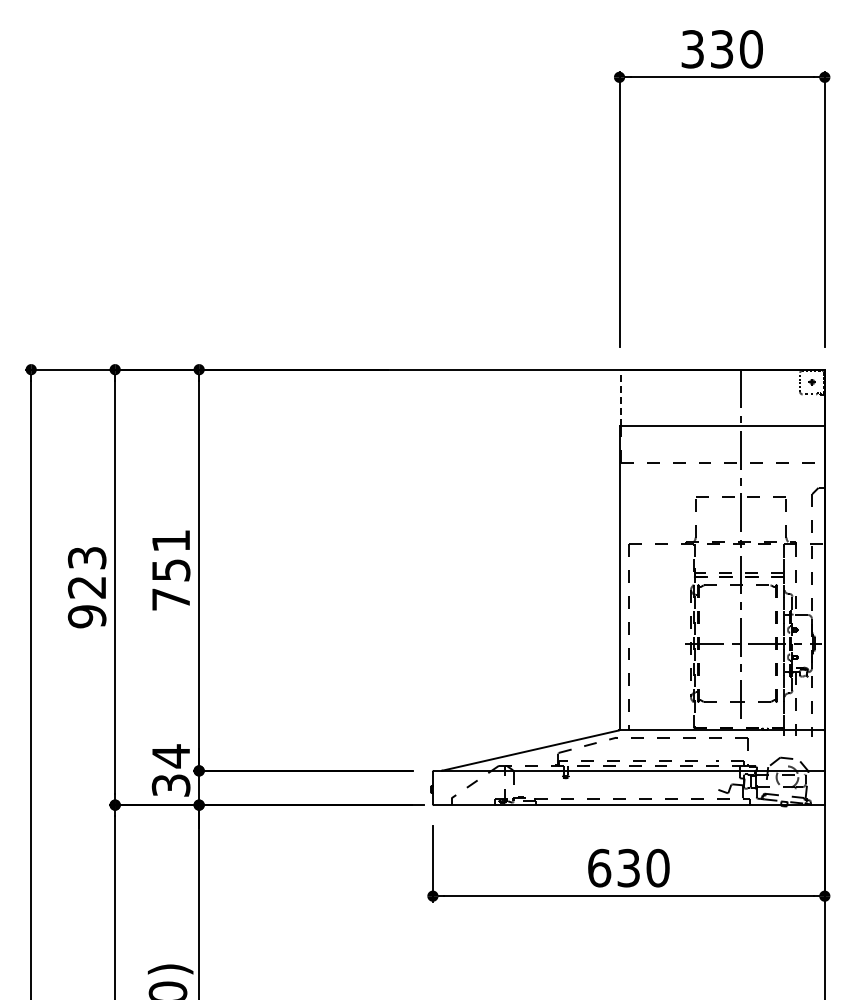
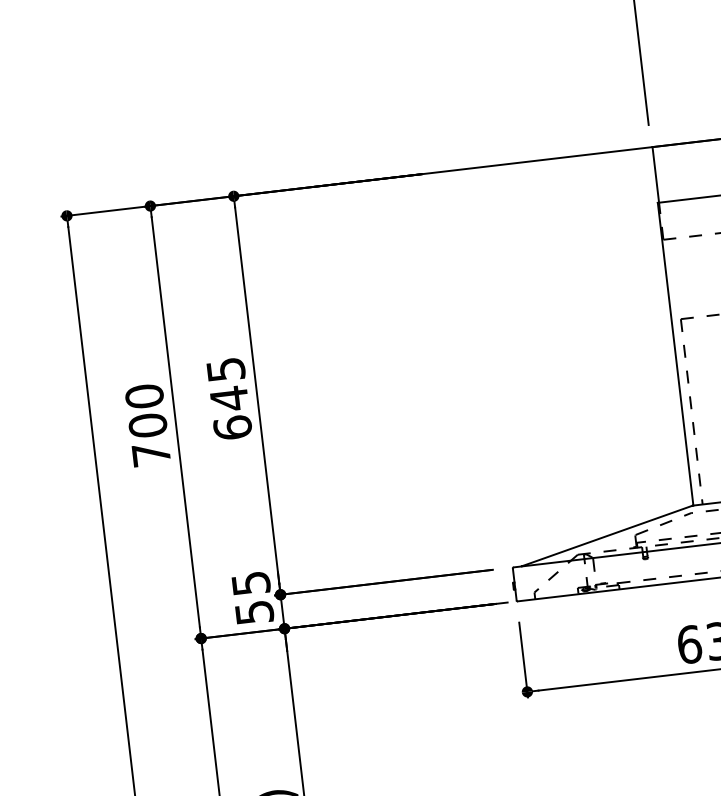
line: (620, 397) -> (655, 174), dashed -> solid
text: (170, 570) -> (228, 399), 751 -> 645
text: (86, 587) -> (147, 425), 923 -> 700
text: (170, 769) -> (251, 596), 34 -> 55

